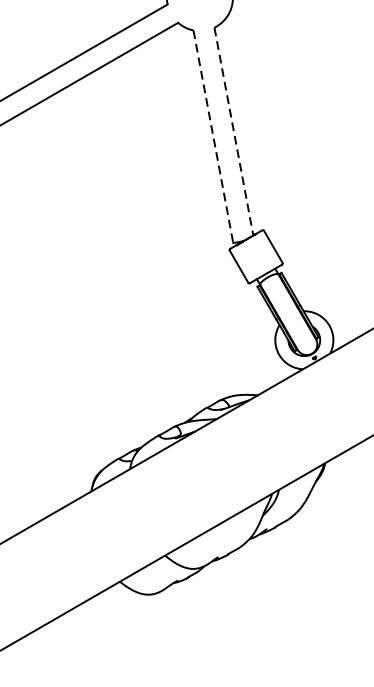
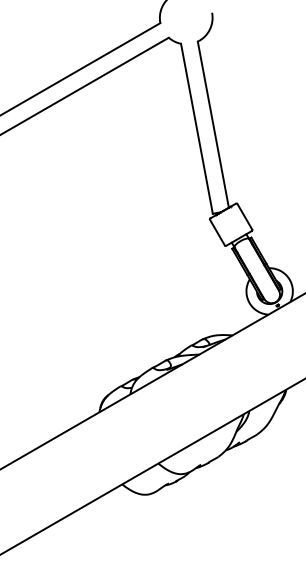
line: (234, 132) -> (213, 125), dashed -> solid
line: (214, 137) -> (197, 129), dashed -> solid

